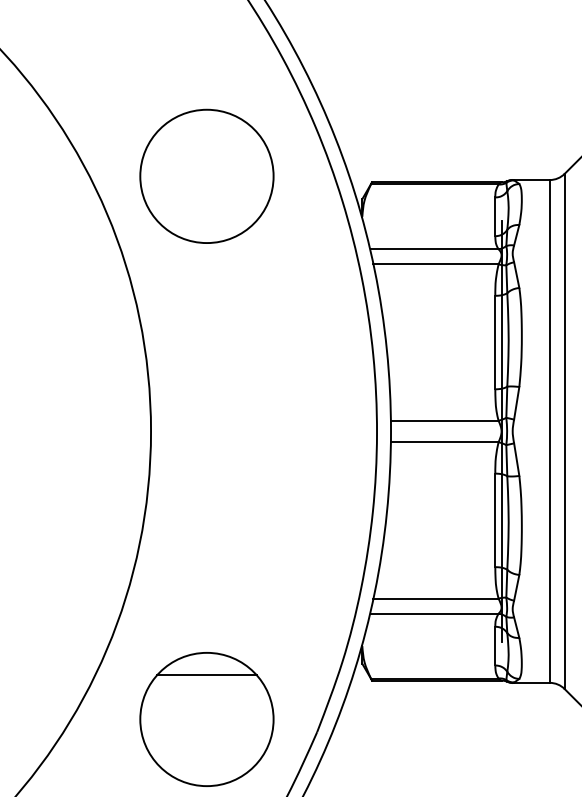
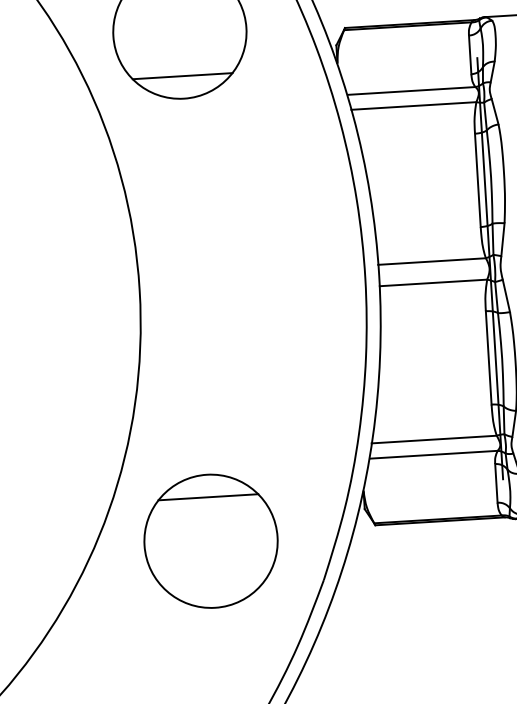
line: (206, 220) -> (182, 76), added
part: (206, 719) -> (210, 541), moved

